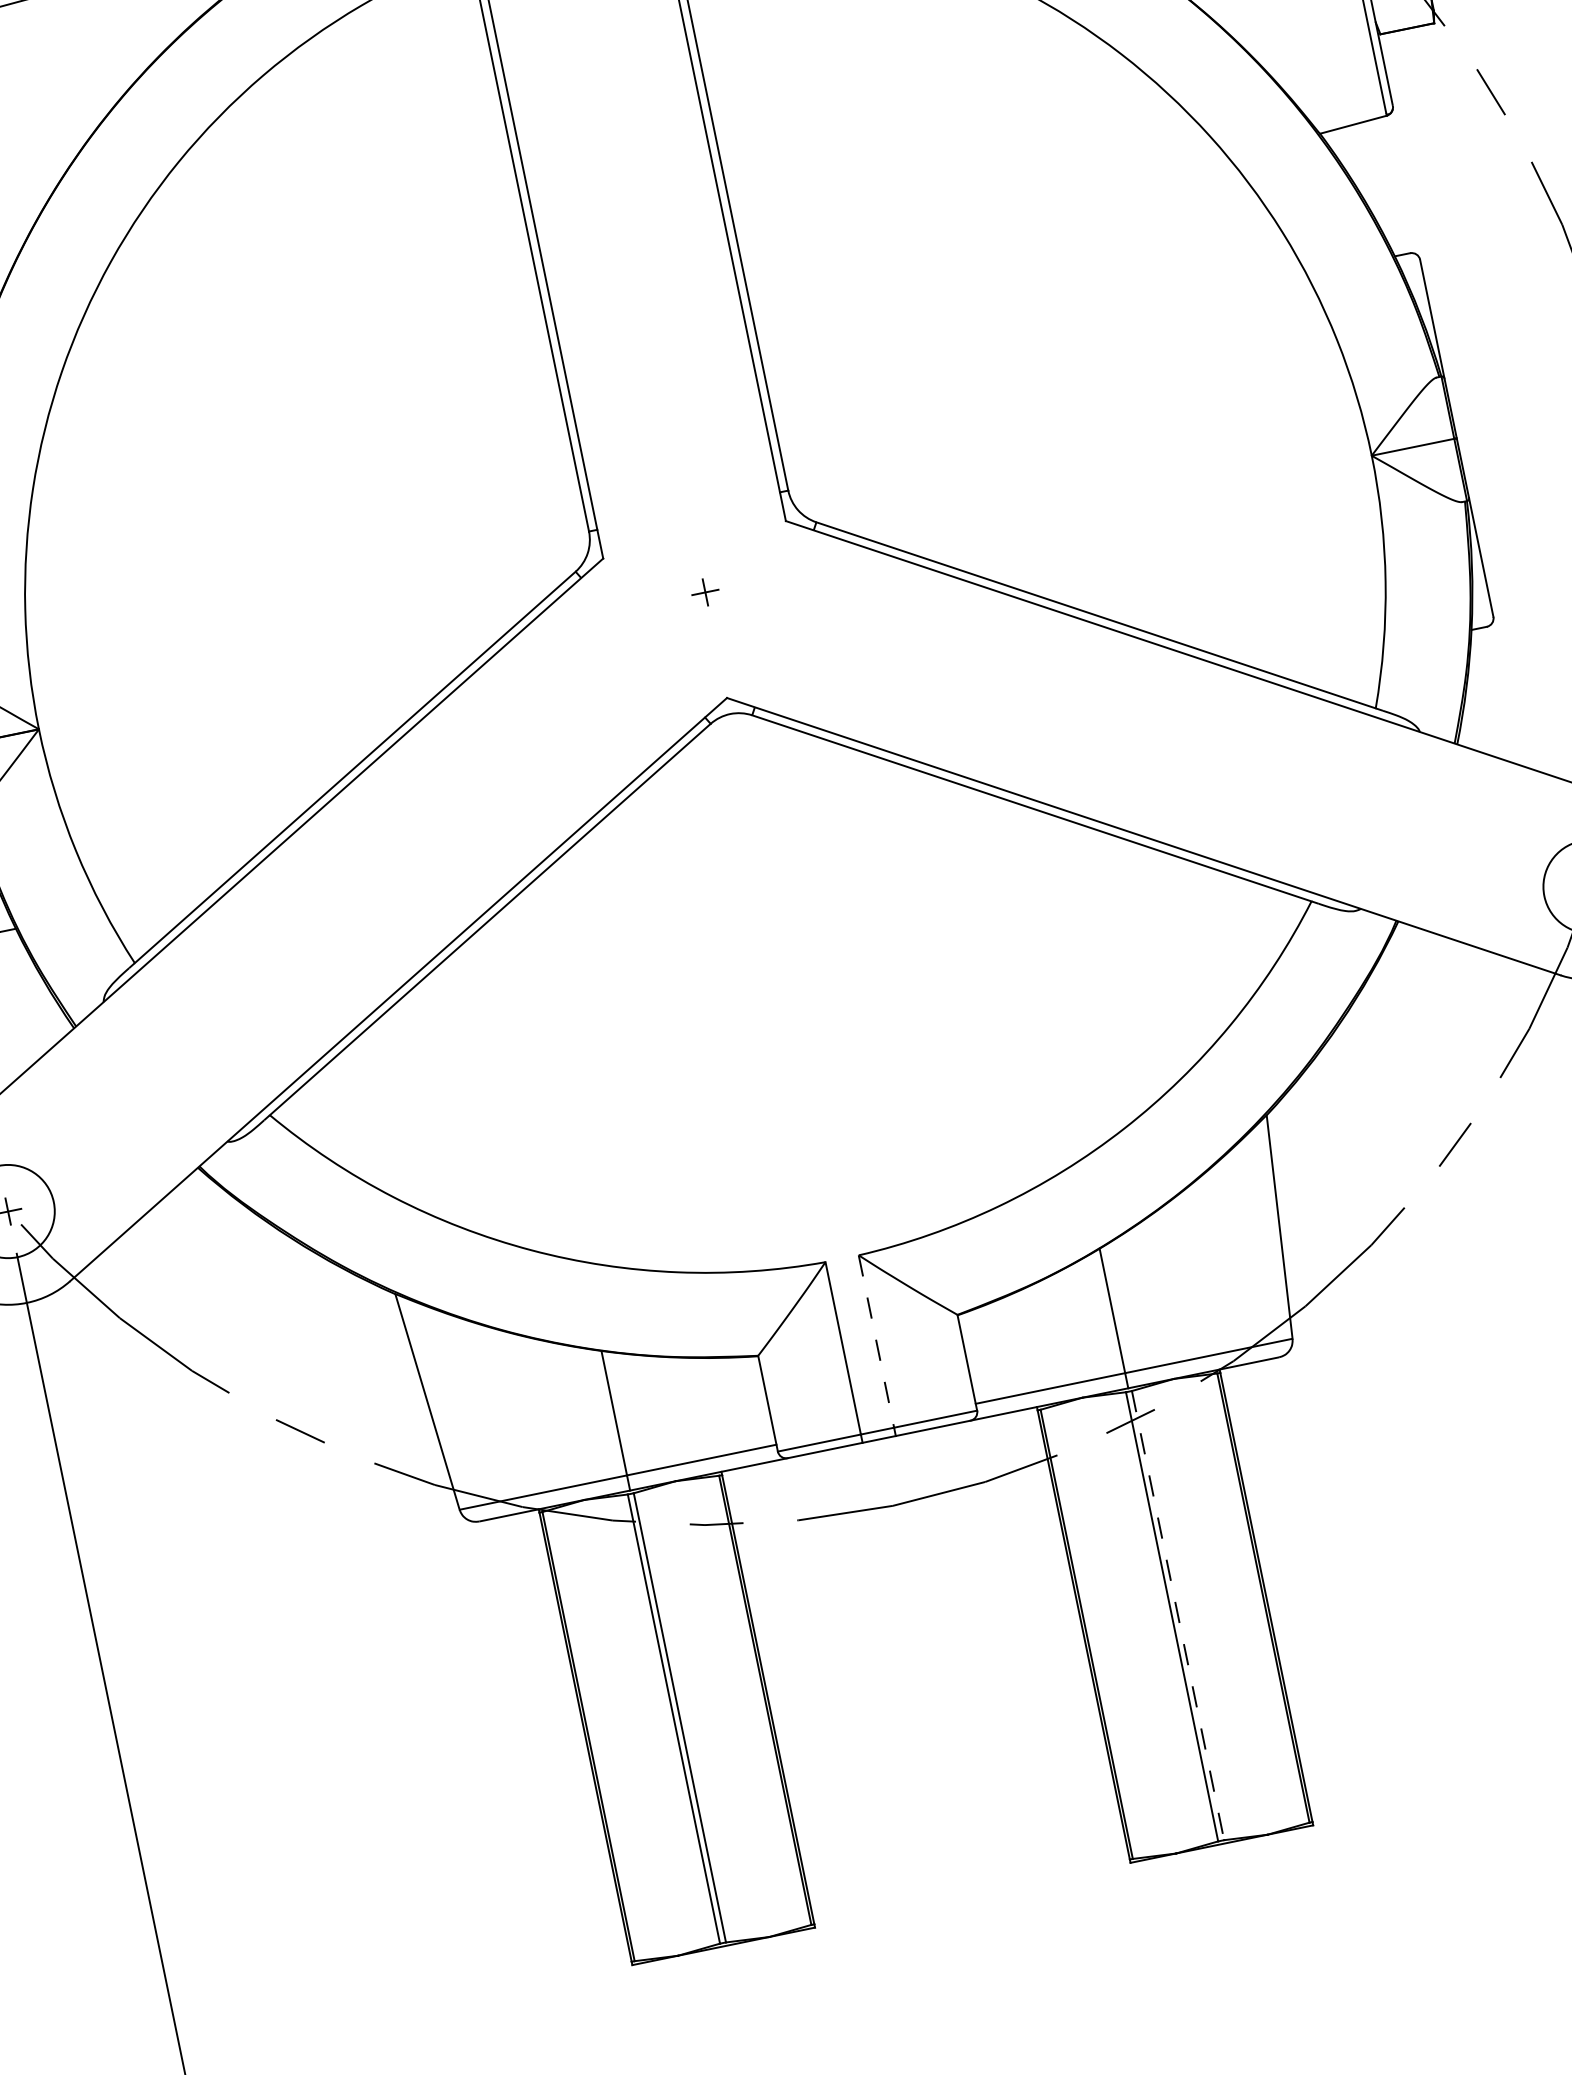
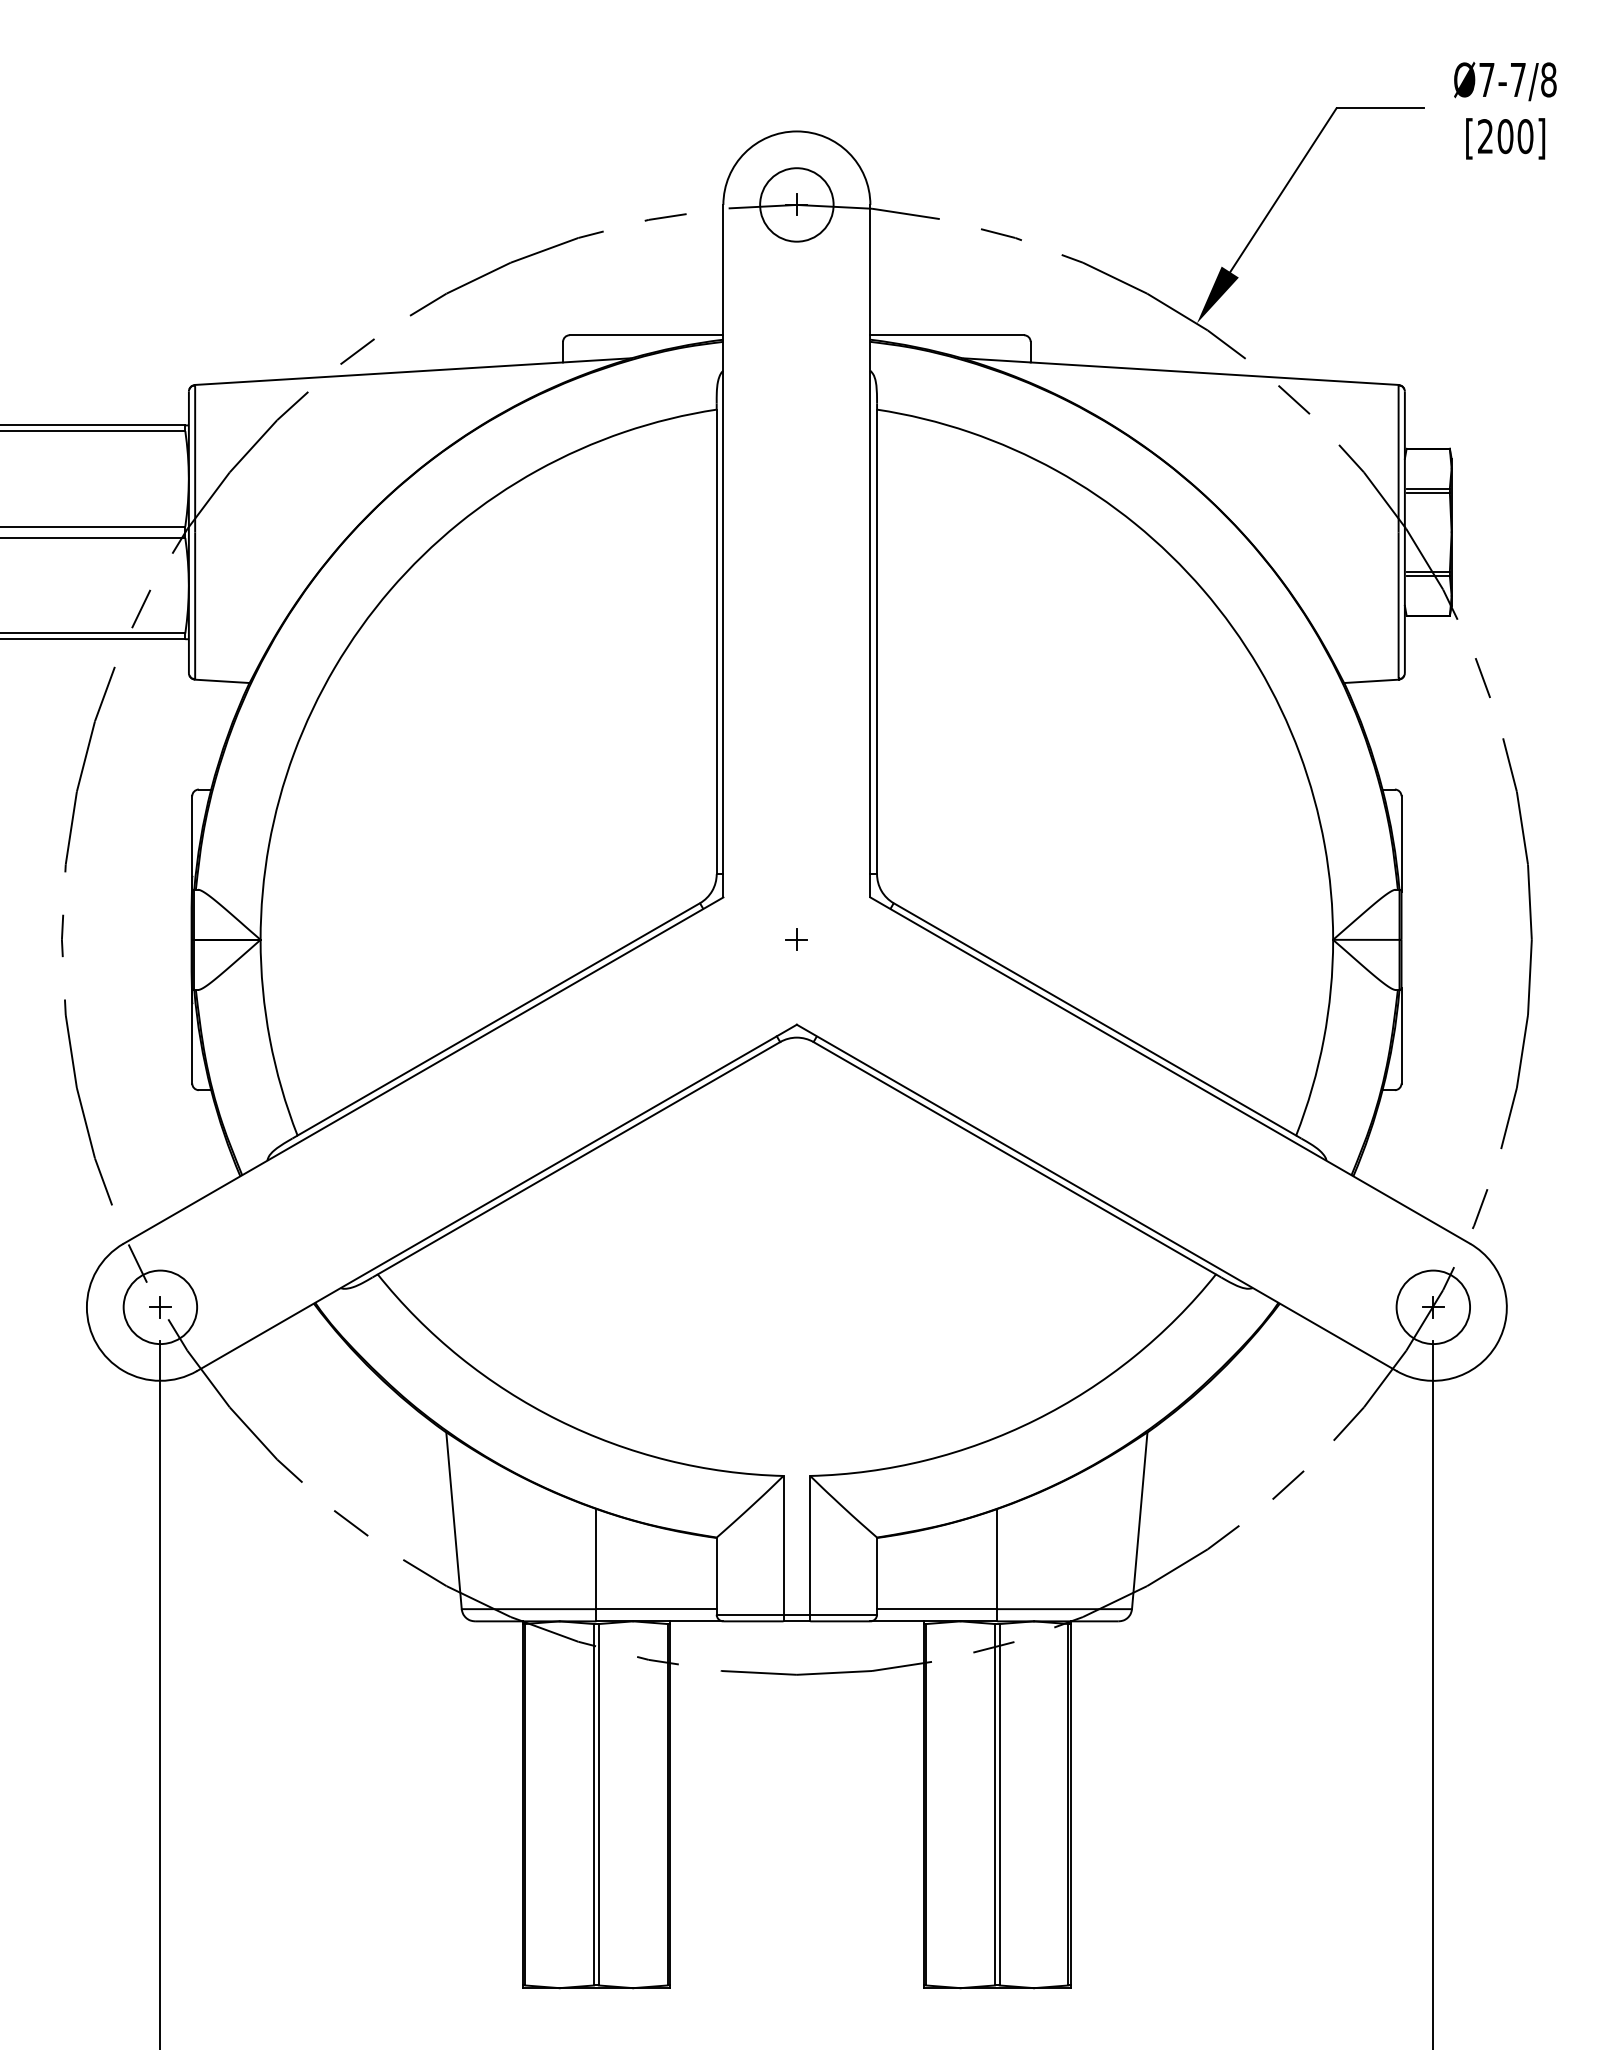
line: (876, 1341) -> (810, 1545), dashed -> solid
line: (1177, 1615) -> (999, 1804), dashed -> solid

